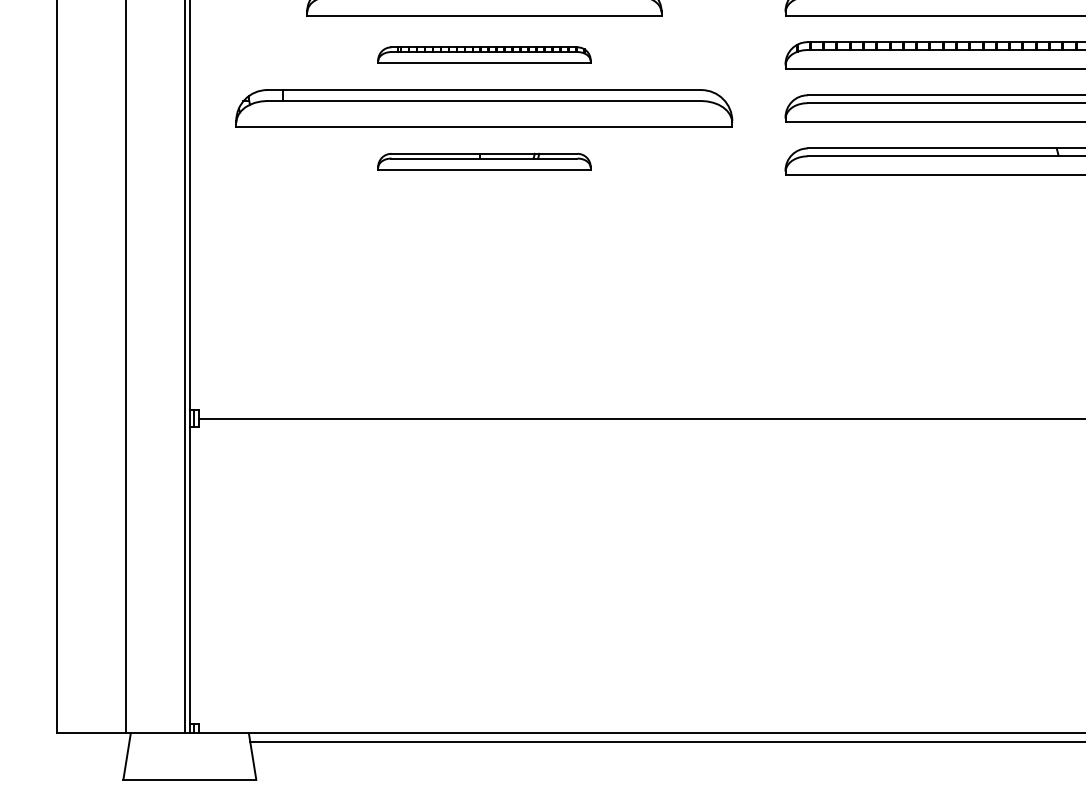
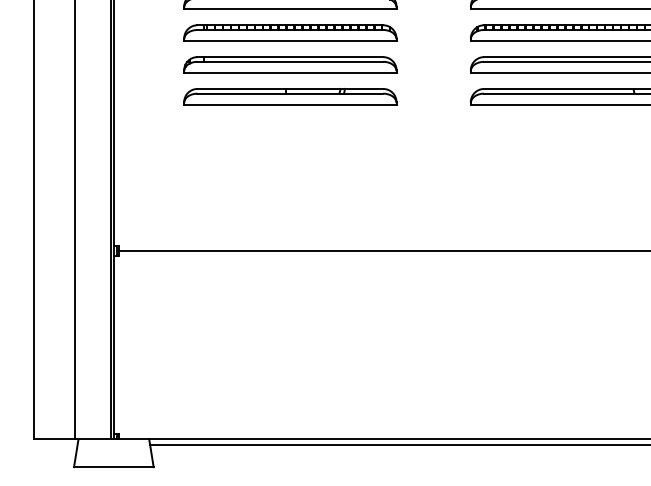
part: (484, 54) -> (290, 32), size x1.67
part: (484, 107) -> (290, 64), size x0.71
part: (484, 161) -> (290, 96), size x1.67

